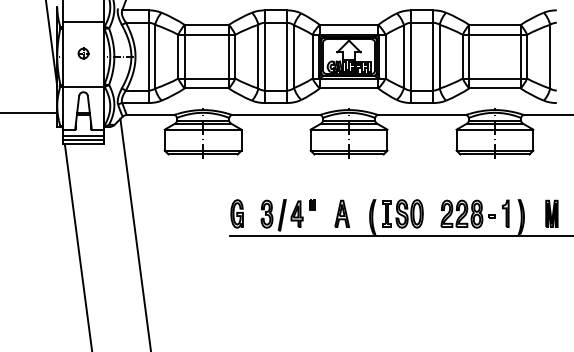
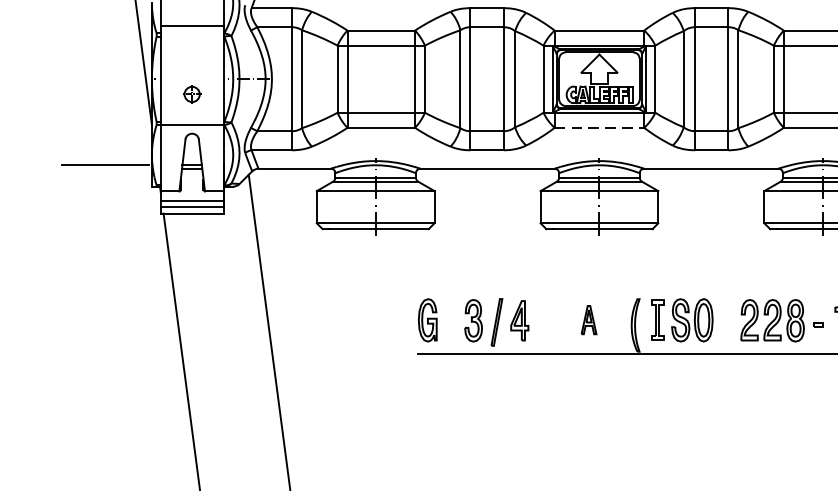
part: (83, 53) -> (192, 94), moved
line: (349, 88) -> (600, 127), solid -> dashed
part: (312, 204) -> (543, 305), removed
part: (342, 213) -> (589, 319), size x0.7

